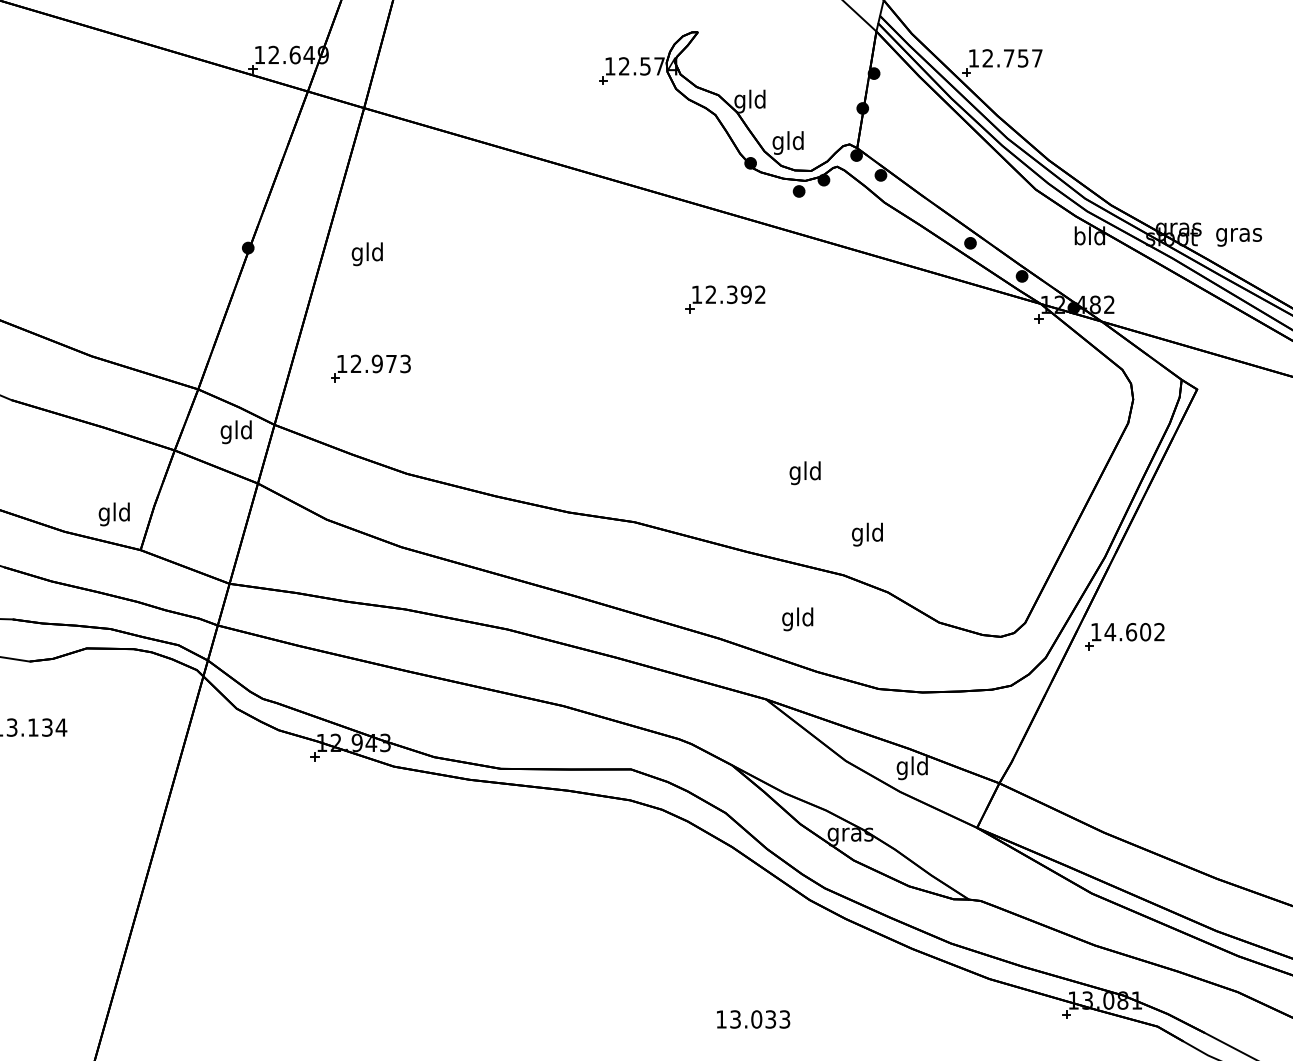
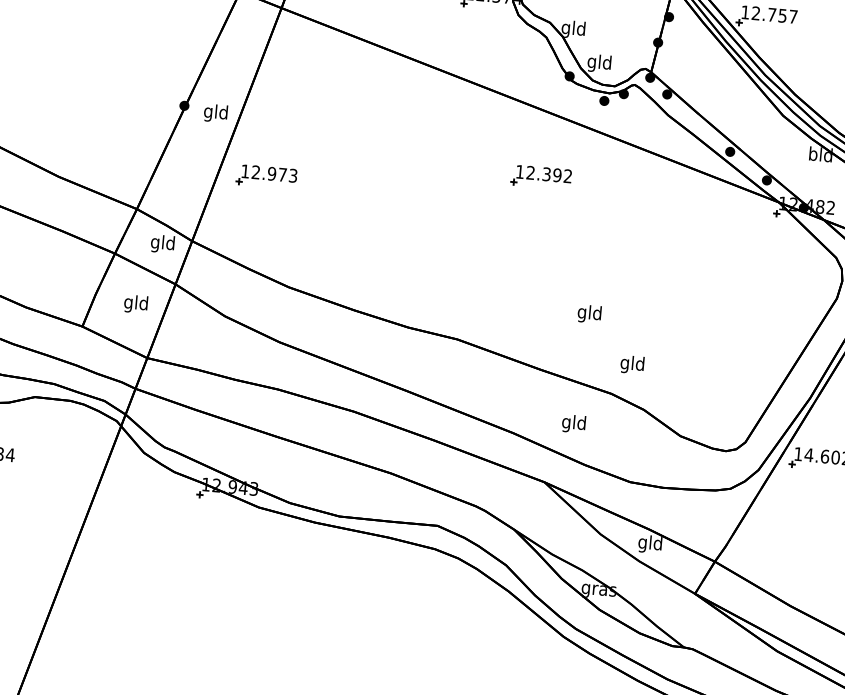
text: (366, 254) -> (215, 113), moved
part: (370, 368) -> (266, 176), moved
text: (113, 514) -> (135, 304), moved

